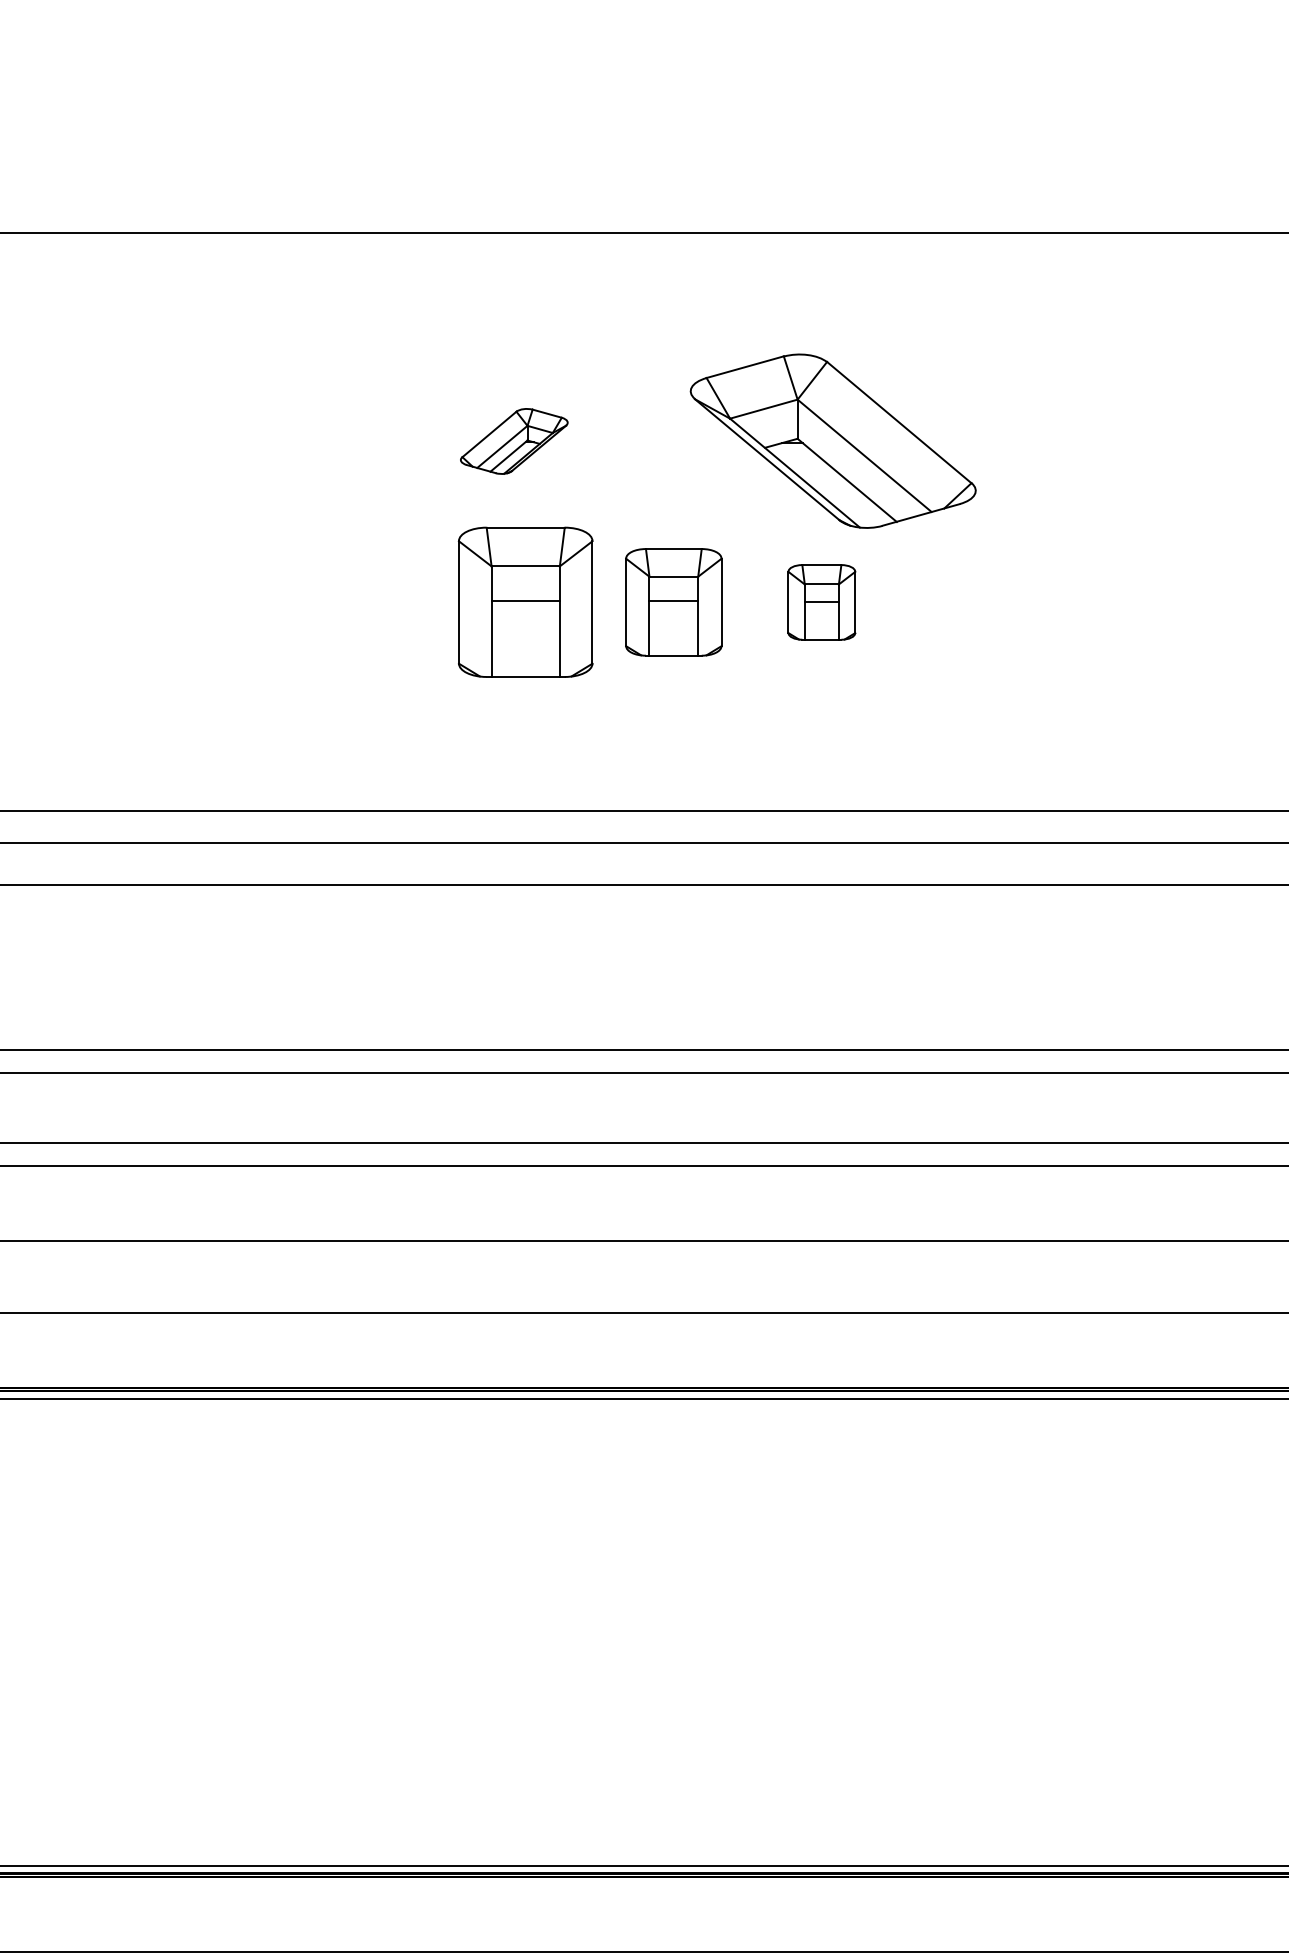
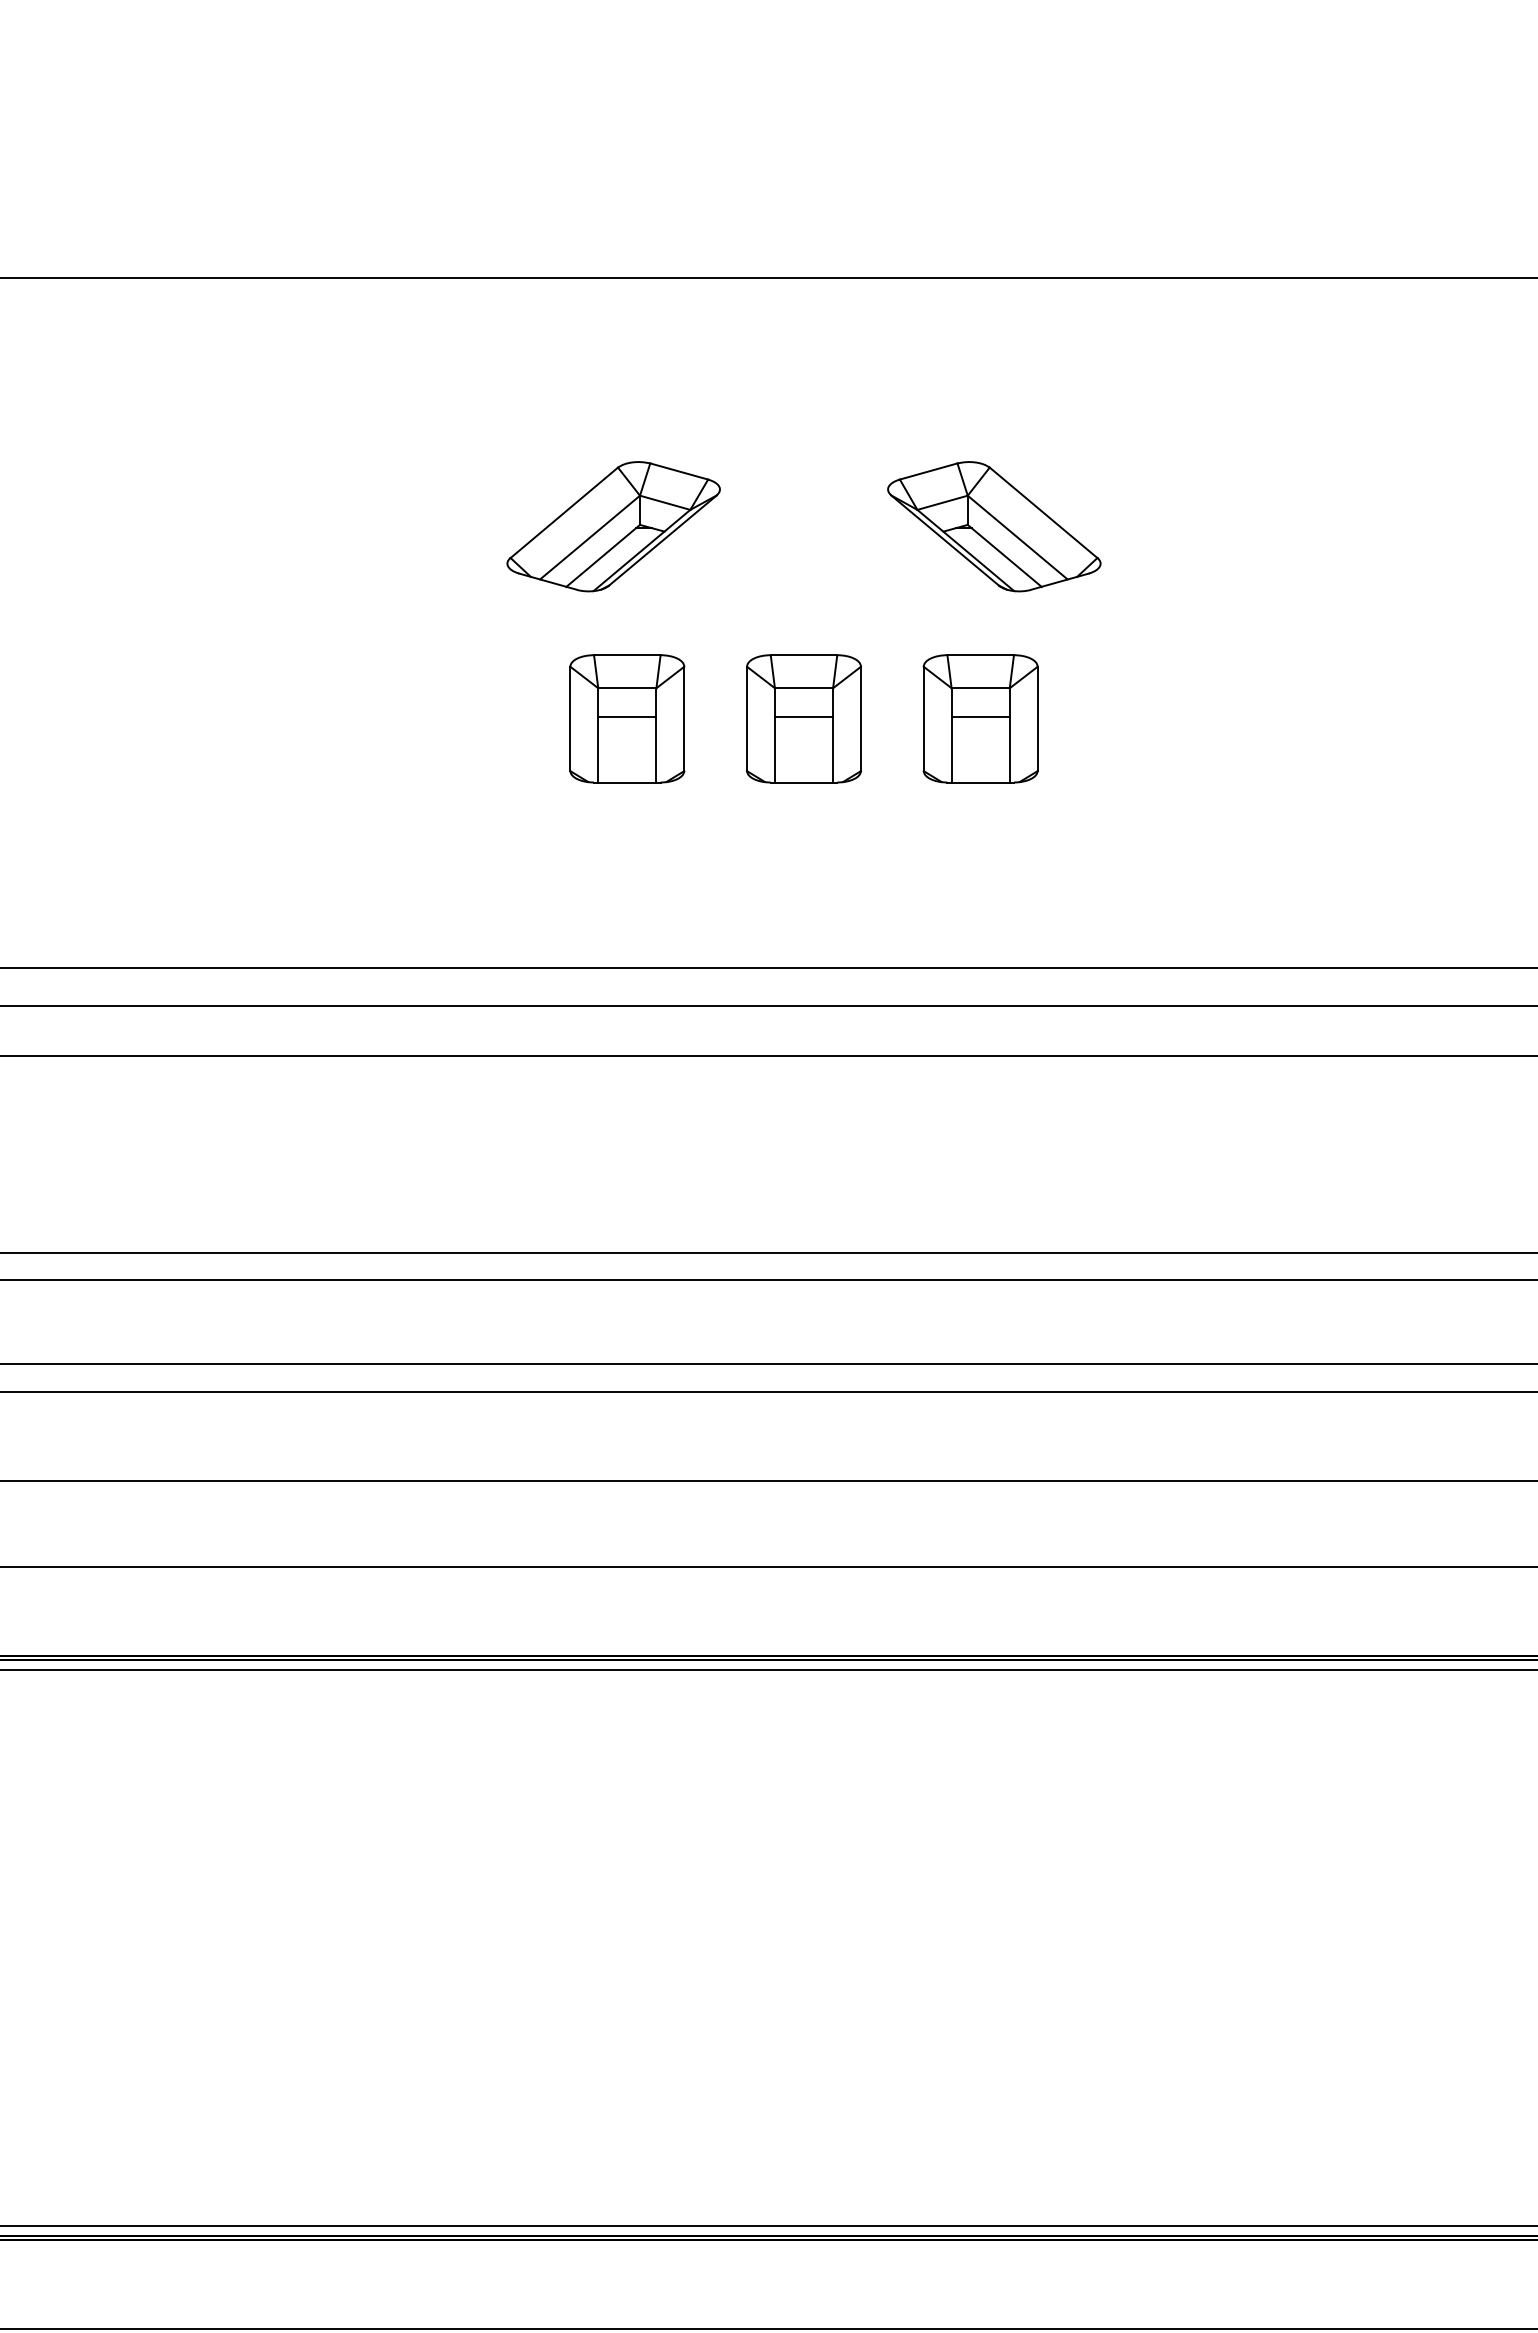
part: (514, 441) -> (613, 526), size x1.67
part: (833, 441) -> (994, 526), size x0.62
part: (525, 602) -> (627, 718), size x0.71
part: (821, 602) -> (980, 718), size x1.43

